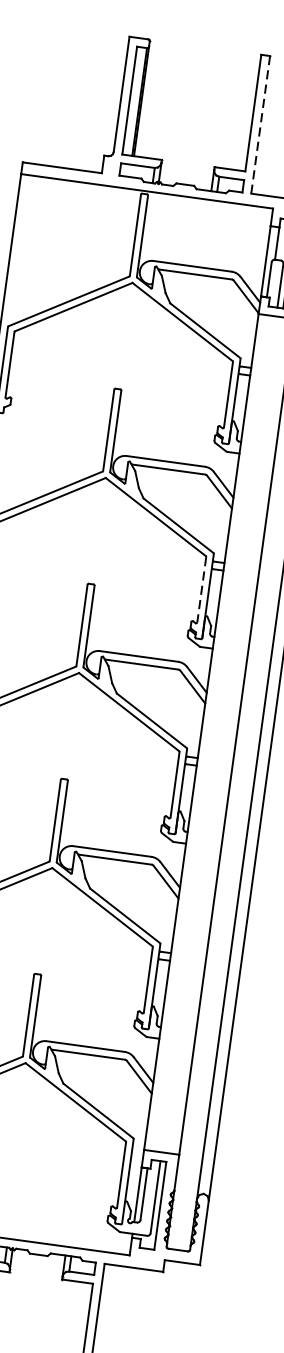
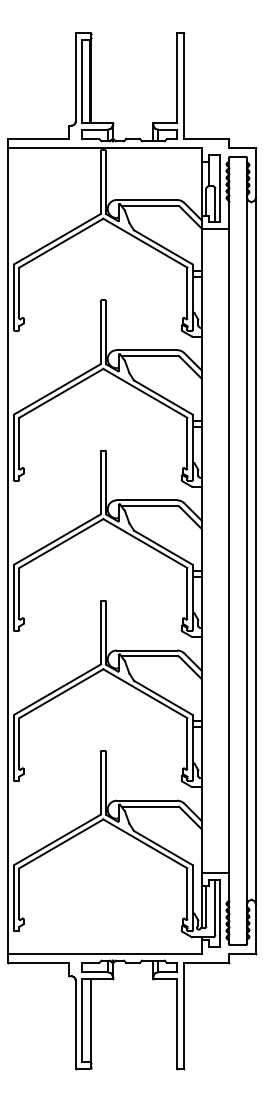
line: (260, 125) -> (183, 86), dashed -> solid
line: (201, 589) -> (187, 443), dashed -> solid

